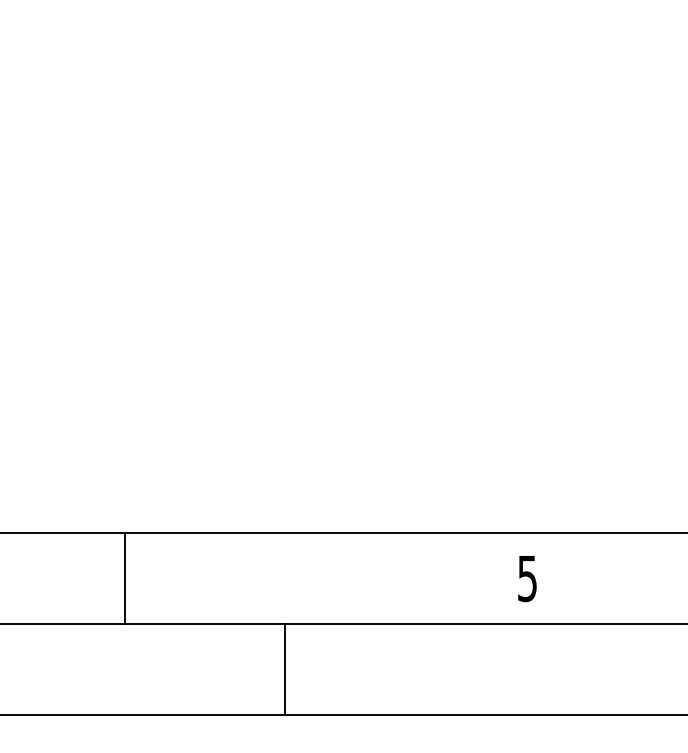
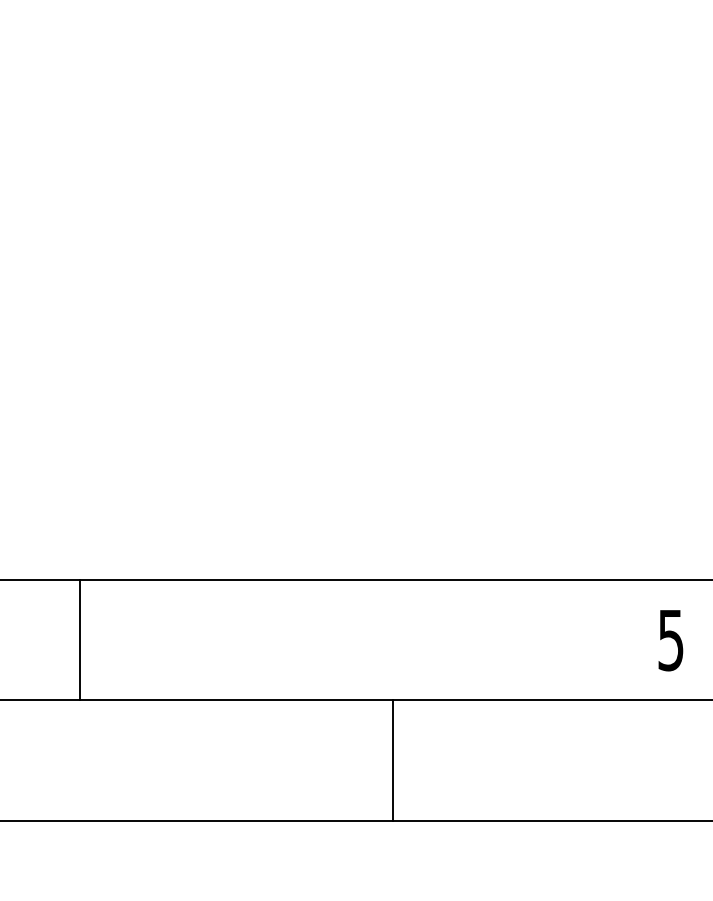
line: (125, 578) -> (80, 640), moved
line: (284, 669) -> (392, 760), moved

